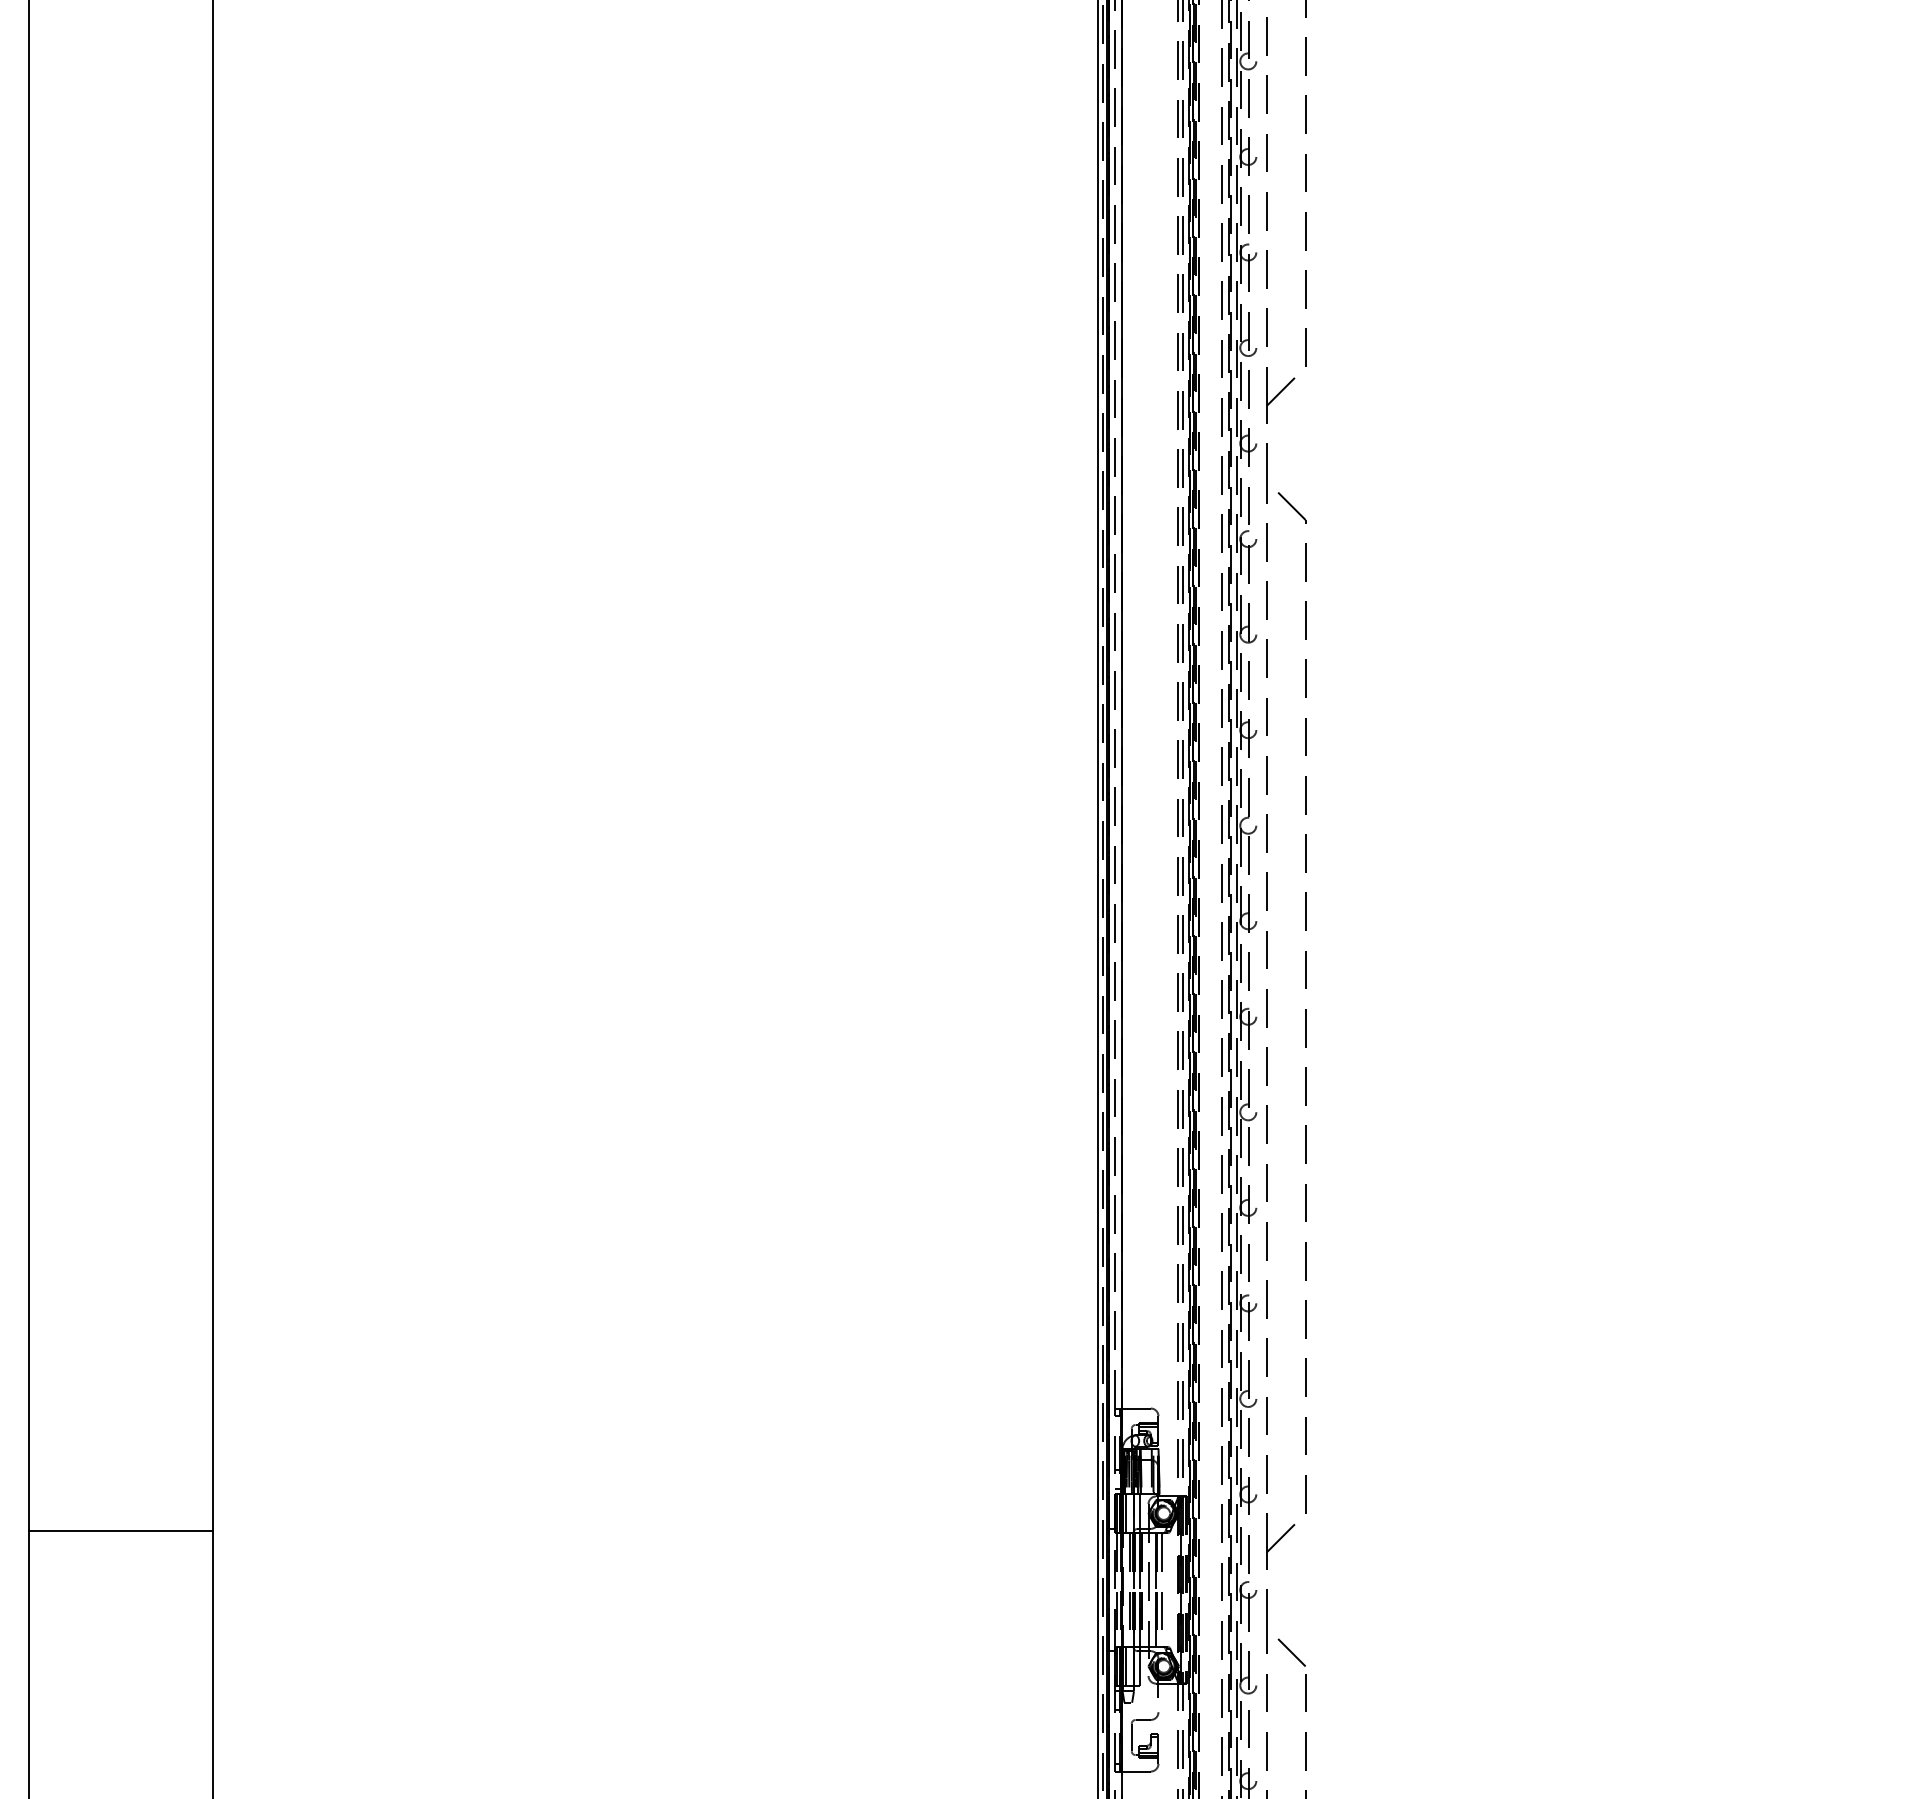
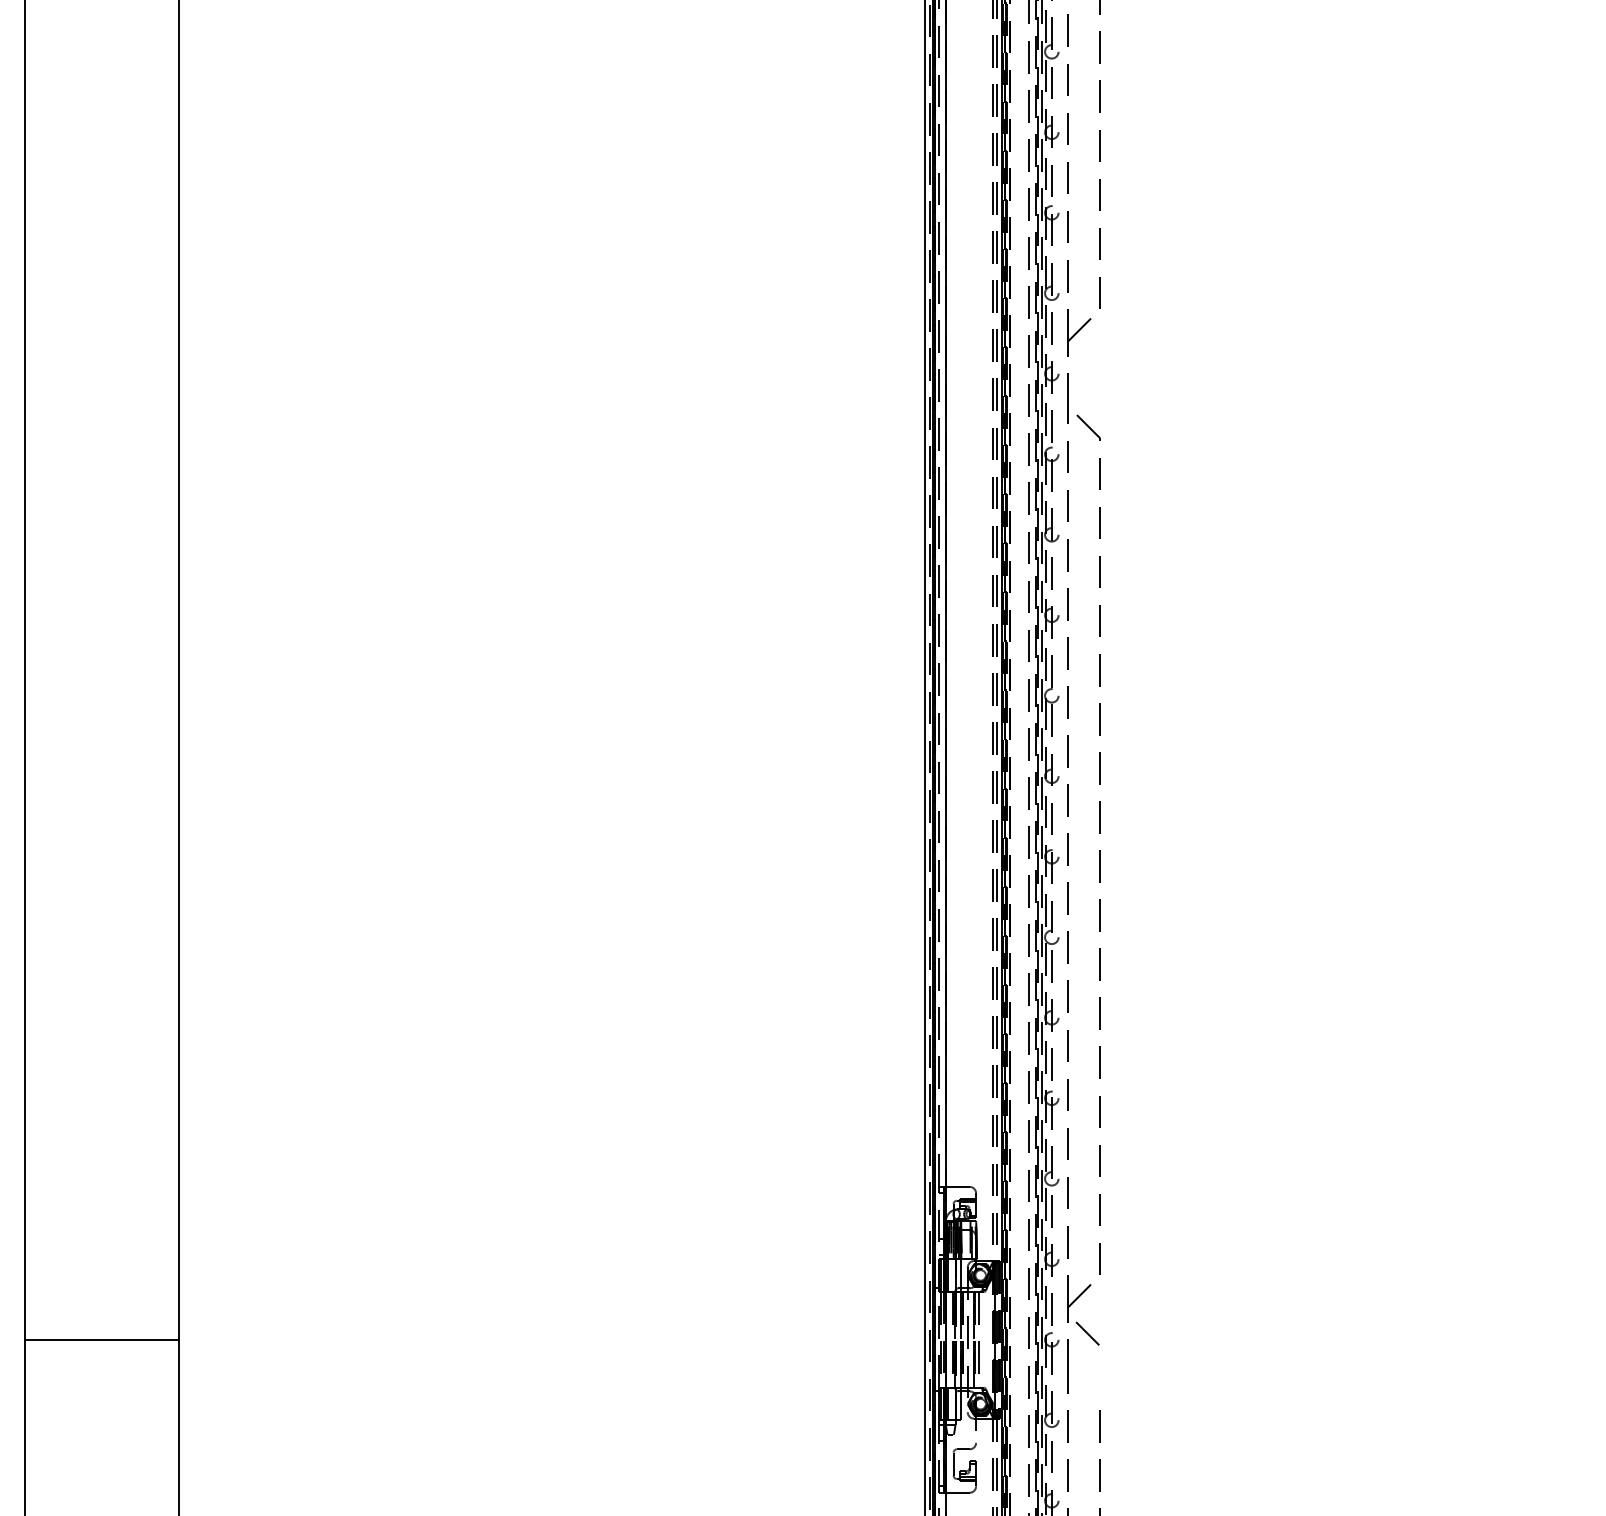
line: (120, 1530) -> (101, 1340), moved
line: (1291, 1652) -> (1087, 1333), moved

